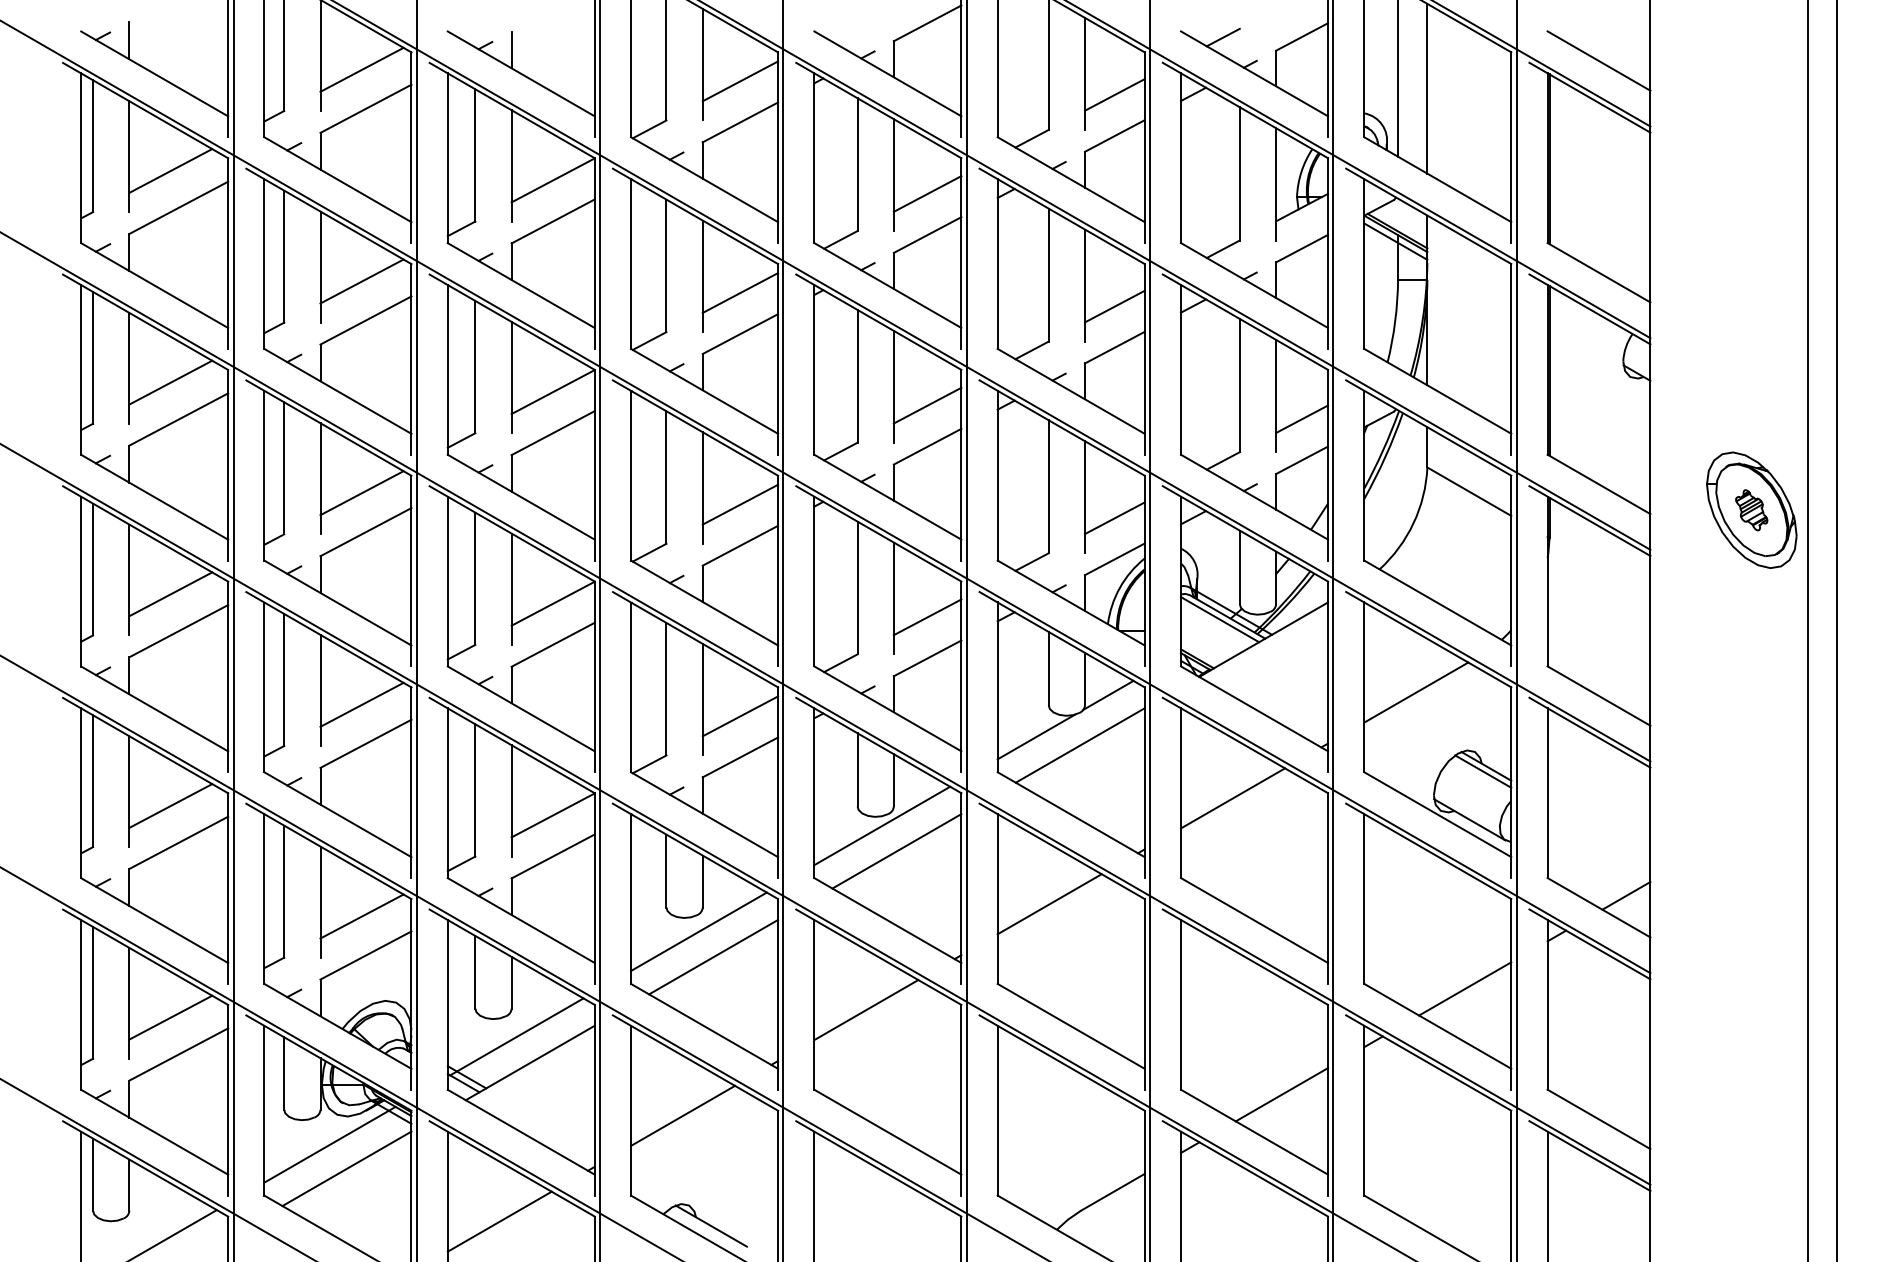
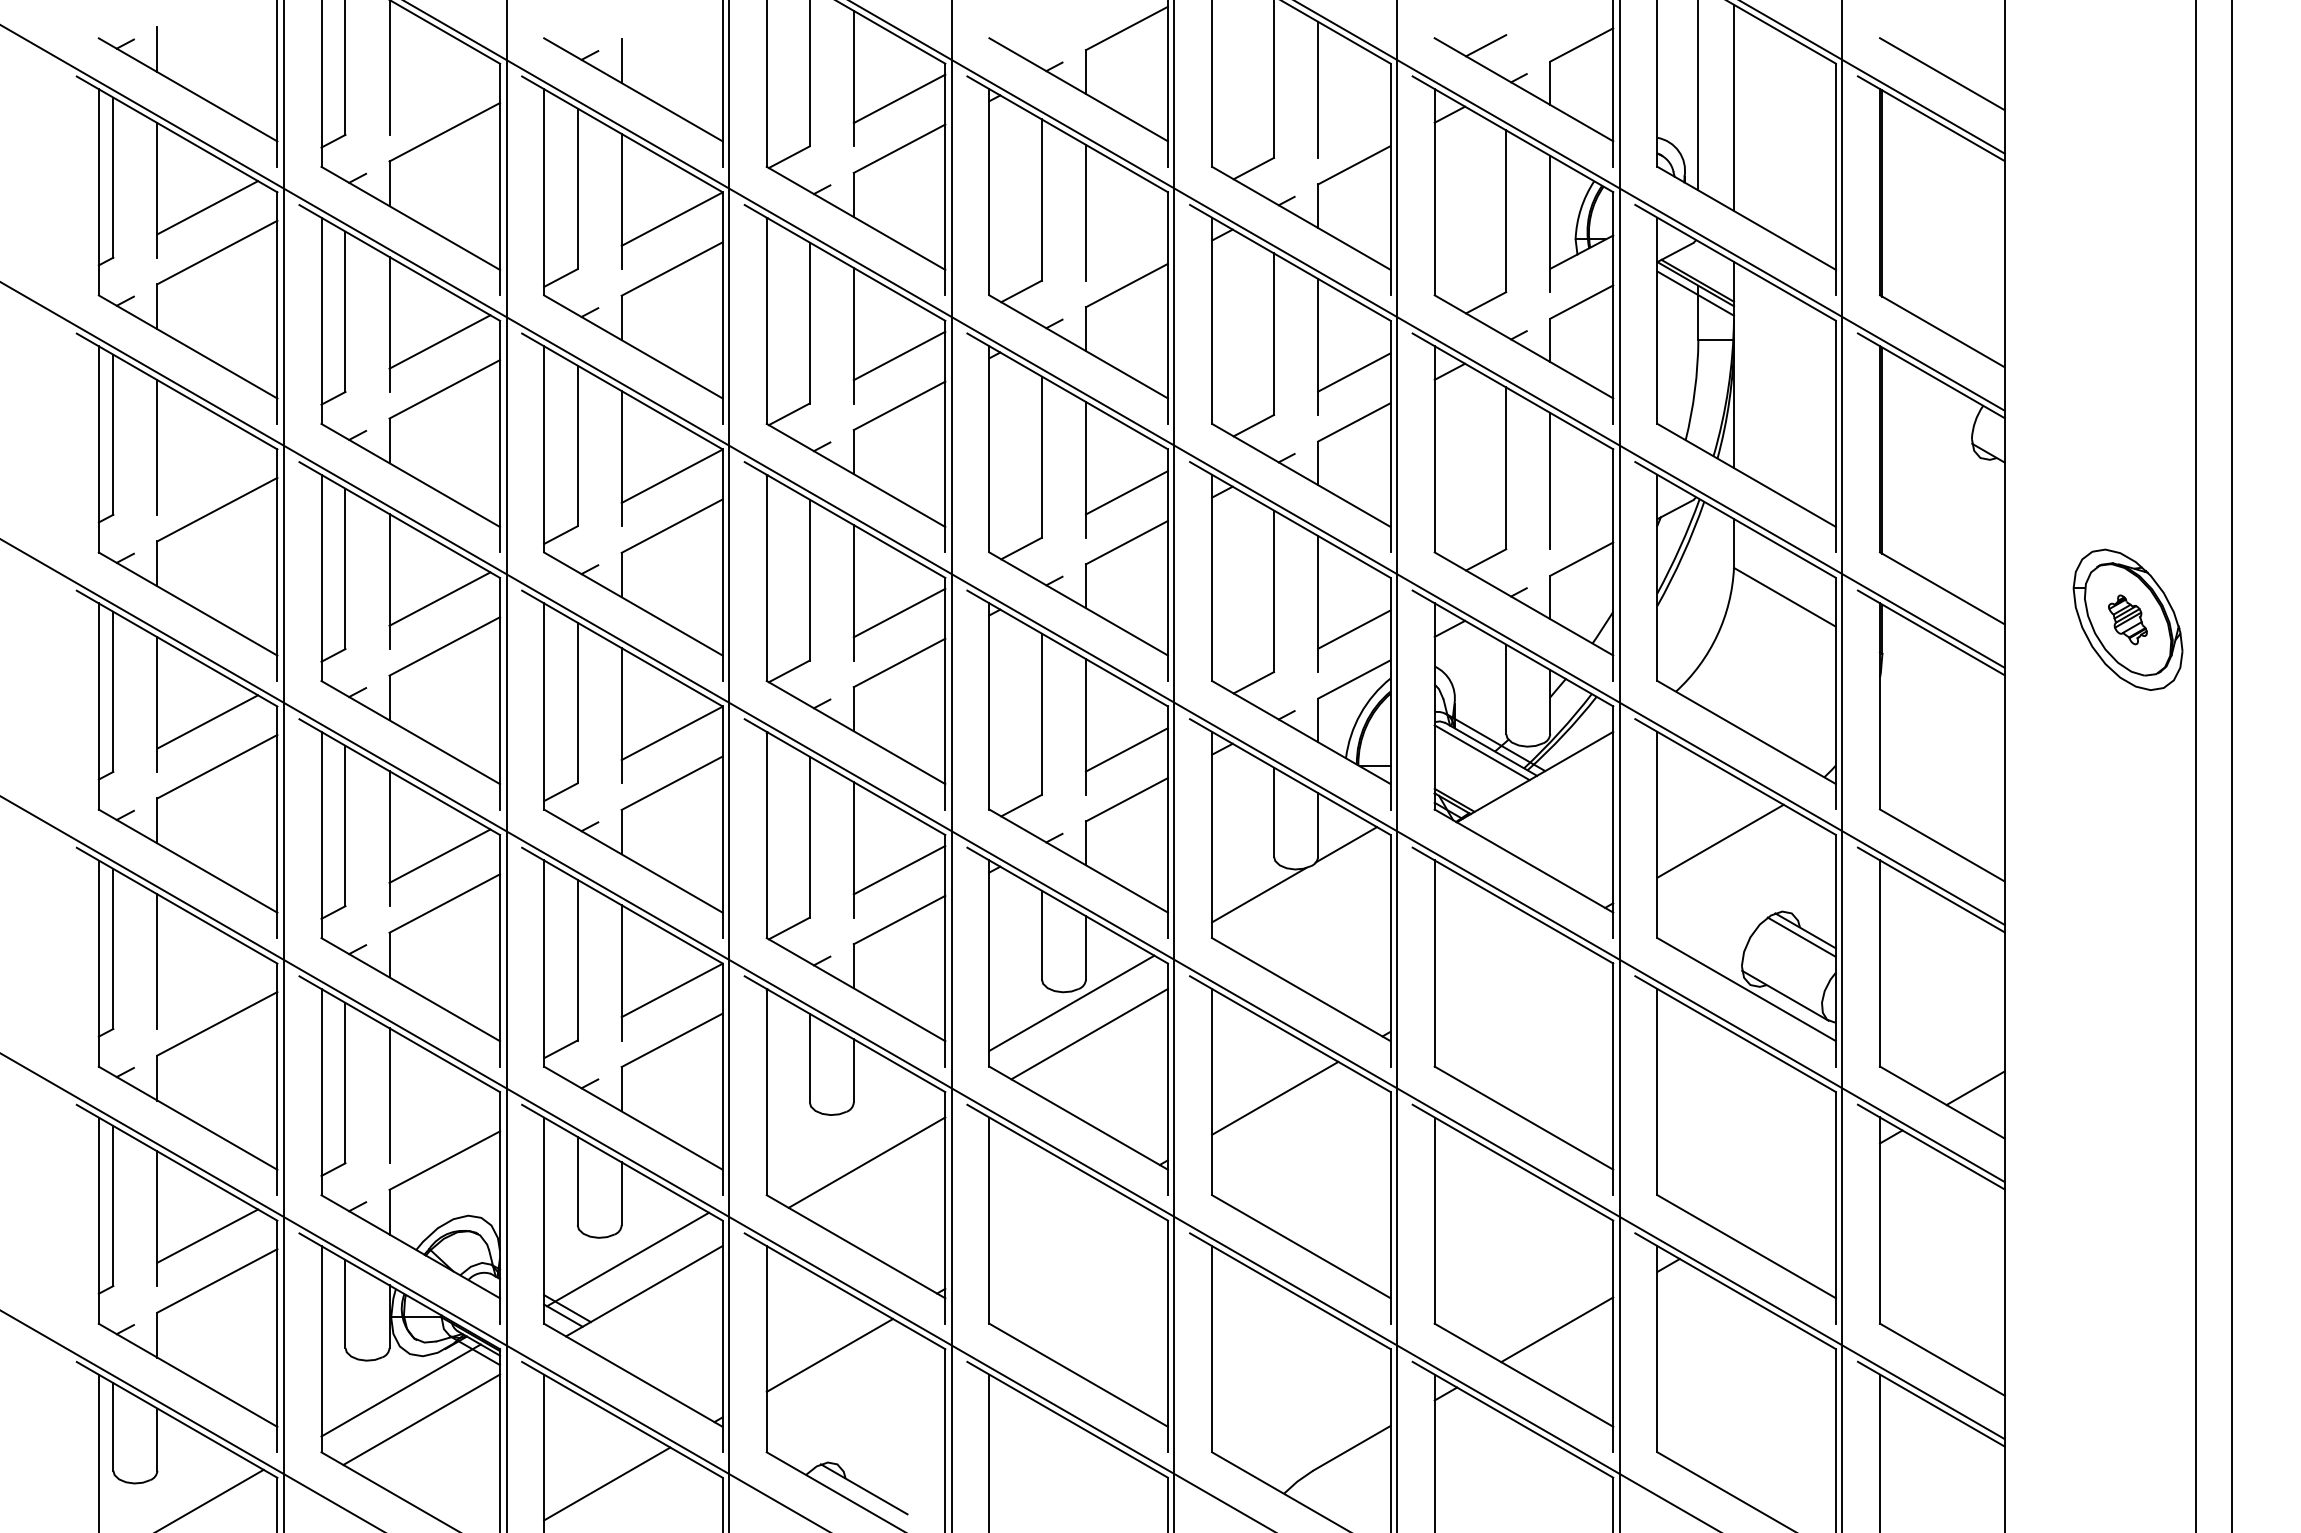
line: (361, 69) -> (439, 84), removed
line: (1114, 95) -> (1354, 115), removed
line: (927, 193) -> (1126, 235), removed
line: (170, 382) -> (207, 464), removed
line: (1301, 418) -> (1581, 508), removed
line: (1080, 745) -> (1312, 905), removed
line: (1232, 798) -> (1497, 969), removed
line: (170, 805) -> (207, 978), removed
line: (361, 915) -> (439, 1112), removed
line: (698, 931) -> (848, 1131), removed
line: (1464, 988) -> (1779, 1200), removed
line: (866, 1009) -> (1052, 1226), removed

